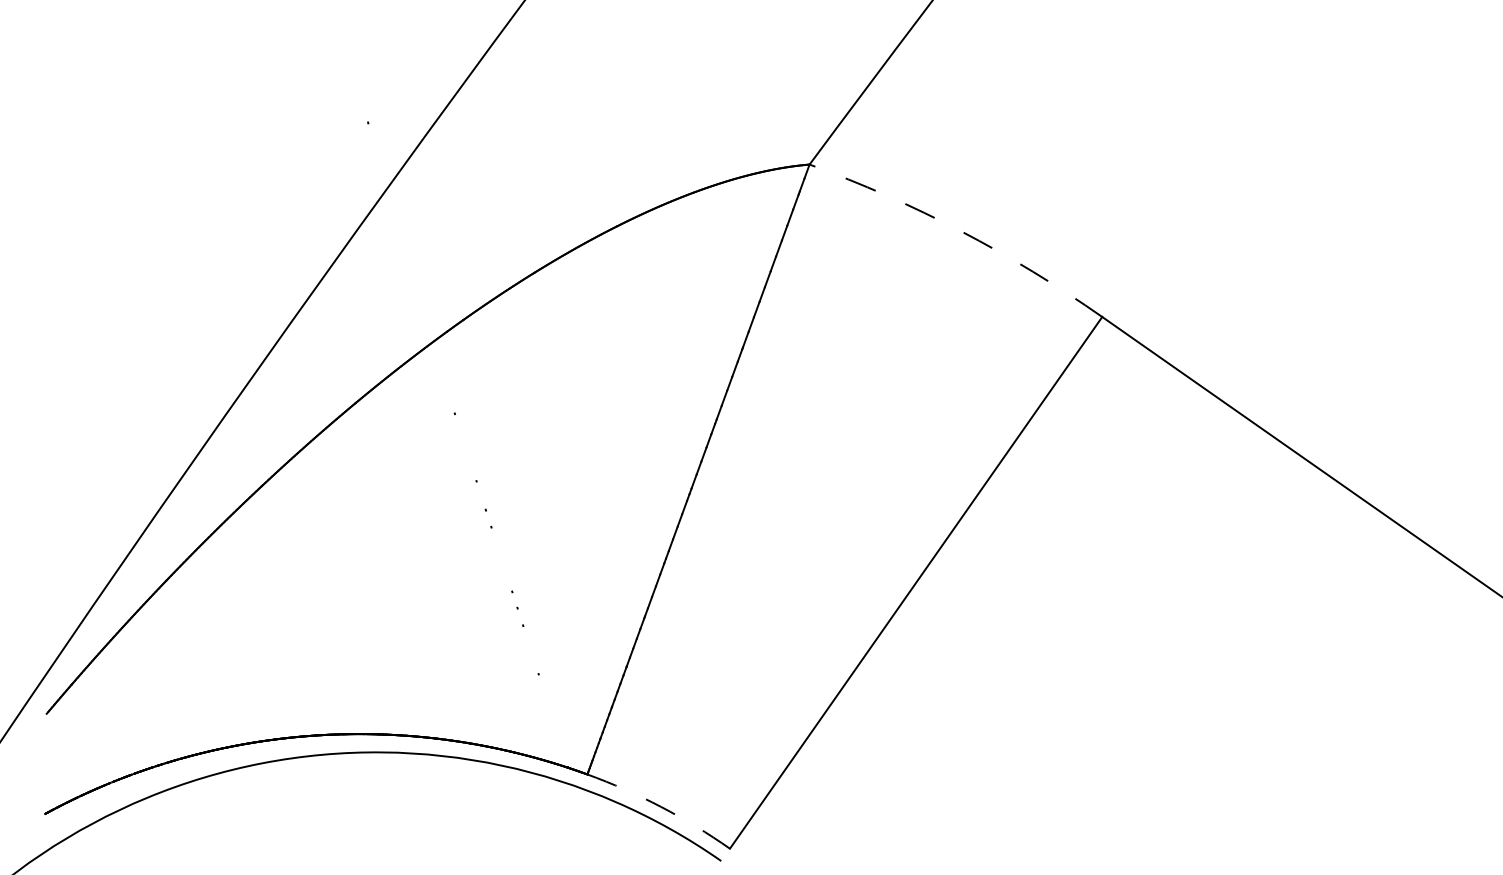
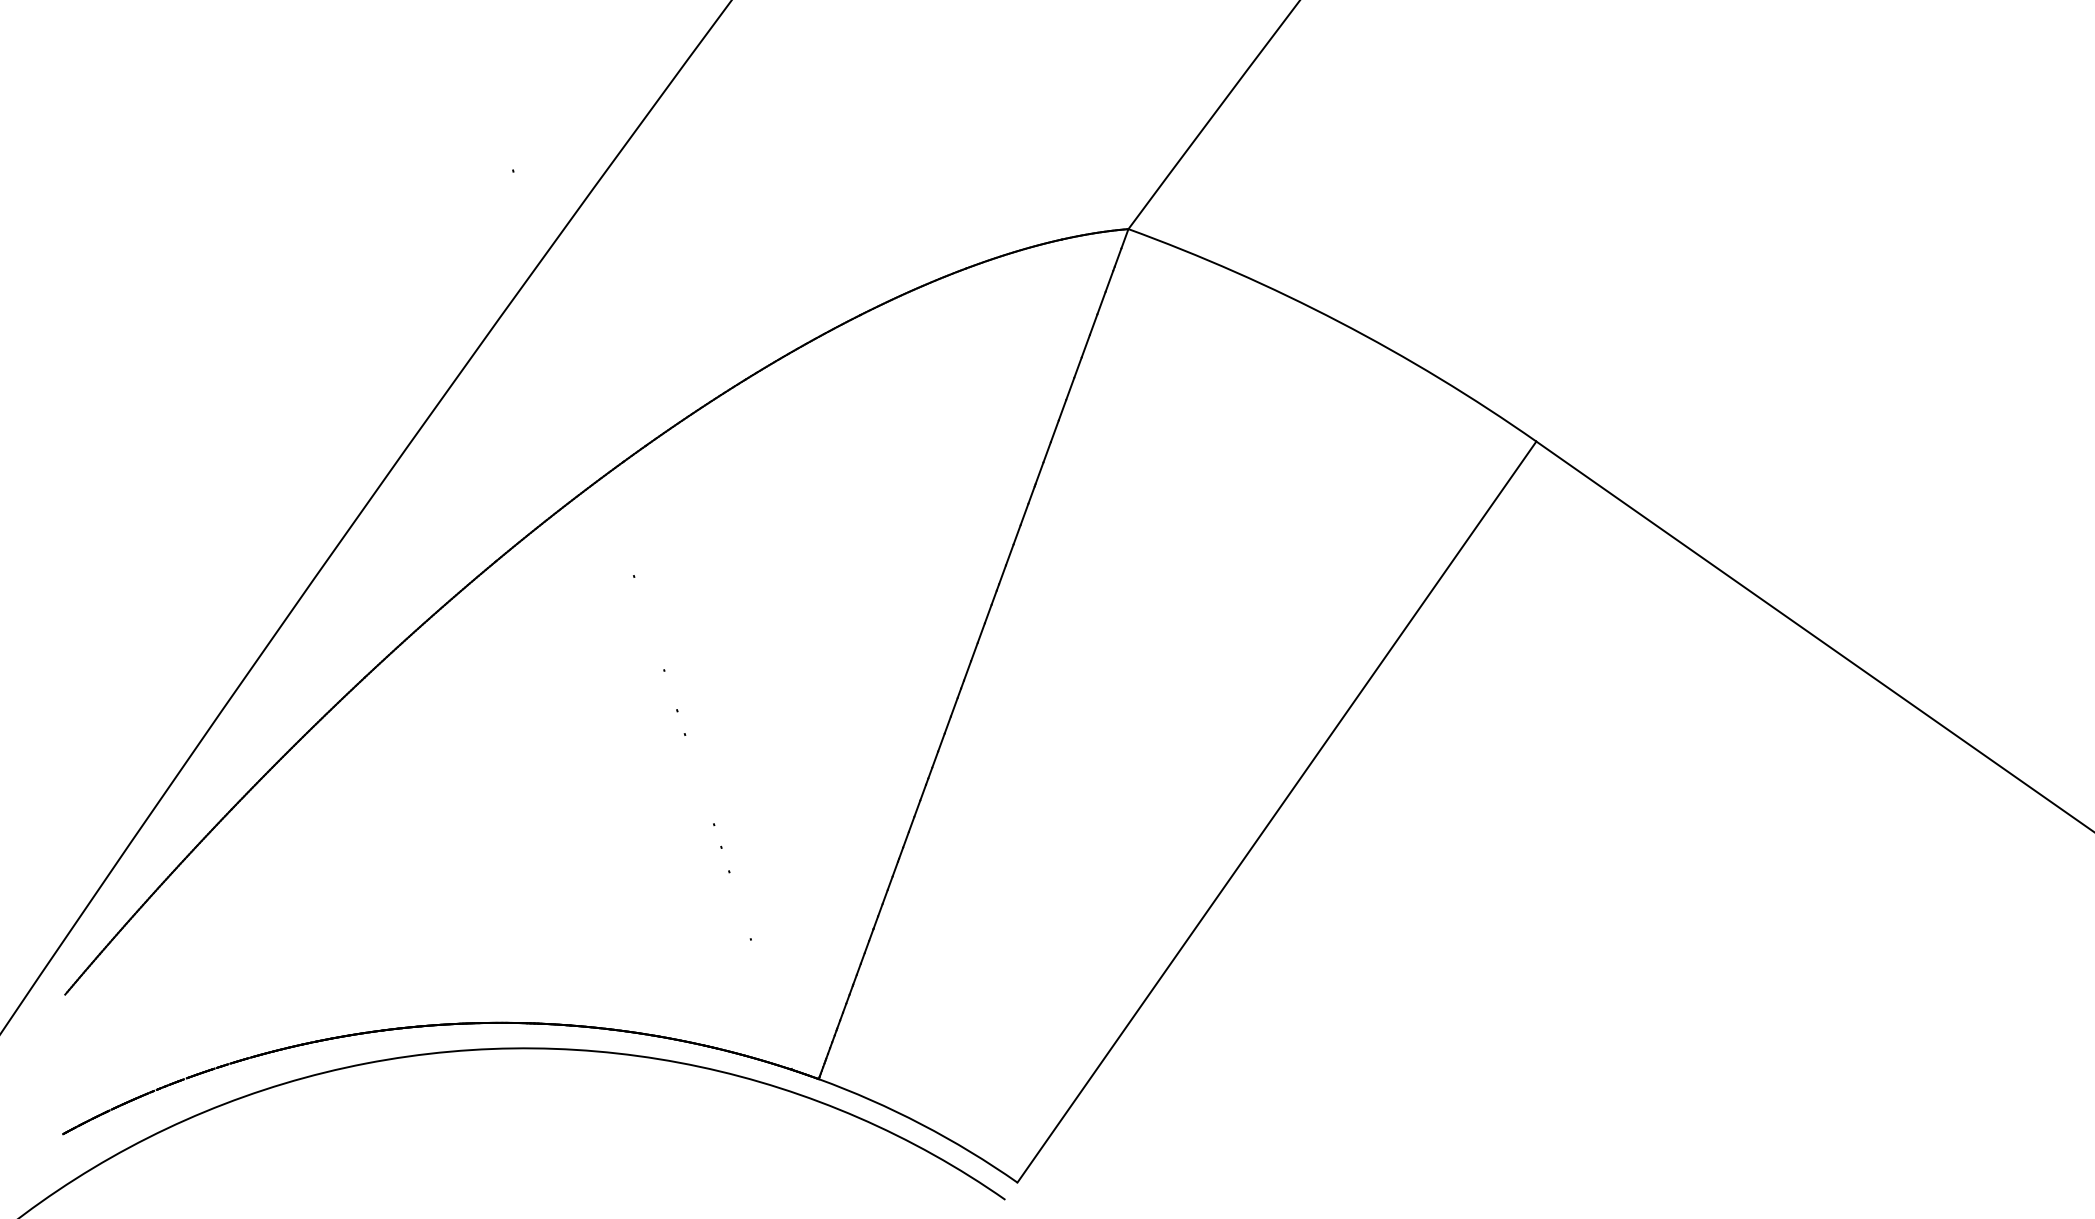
arc: (961, 230) -> (1339, 321), dashed -> solid
arc: (661, 807) -> (921, 1124), dashed -> solid

